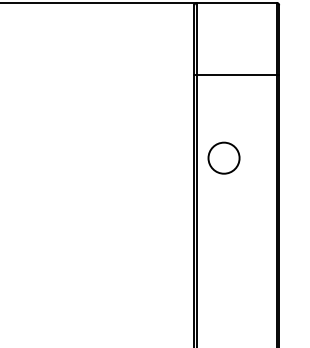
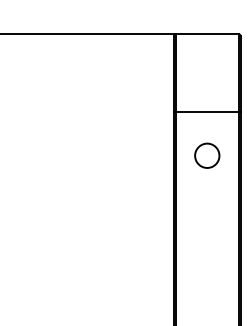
line: (237, 74) -> (207, 111), moved
circle: (224, 157) -> (207, 155), moved

